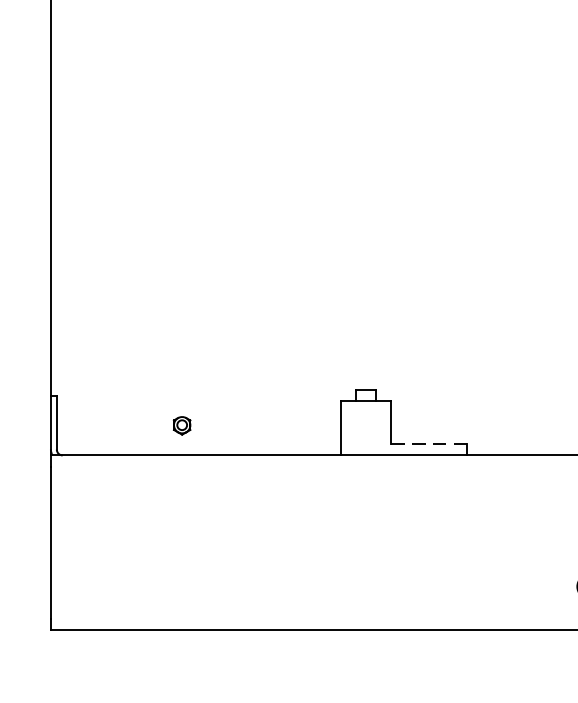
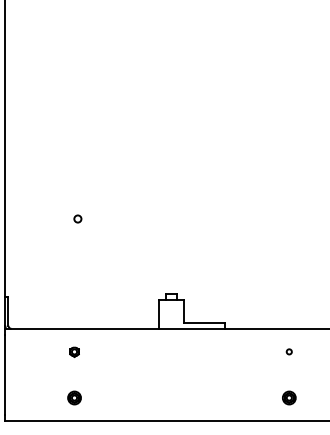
circle: (187, 246) -> (77, 218), added
part: (182, 424) -> (74, 351), moved
line: (428, 445) -> (204, 323), dashed -> solid
part: (182, 585) -> (74, 397), added

